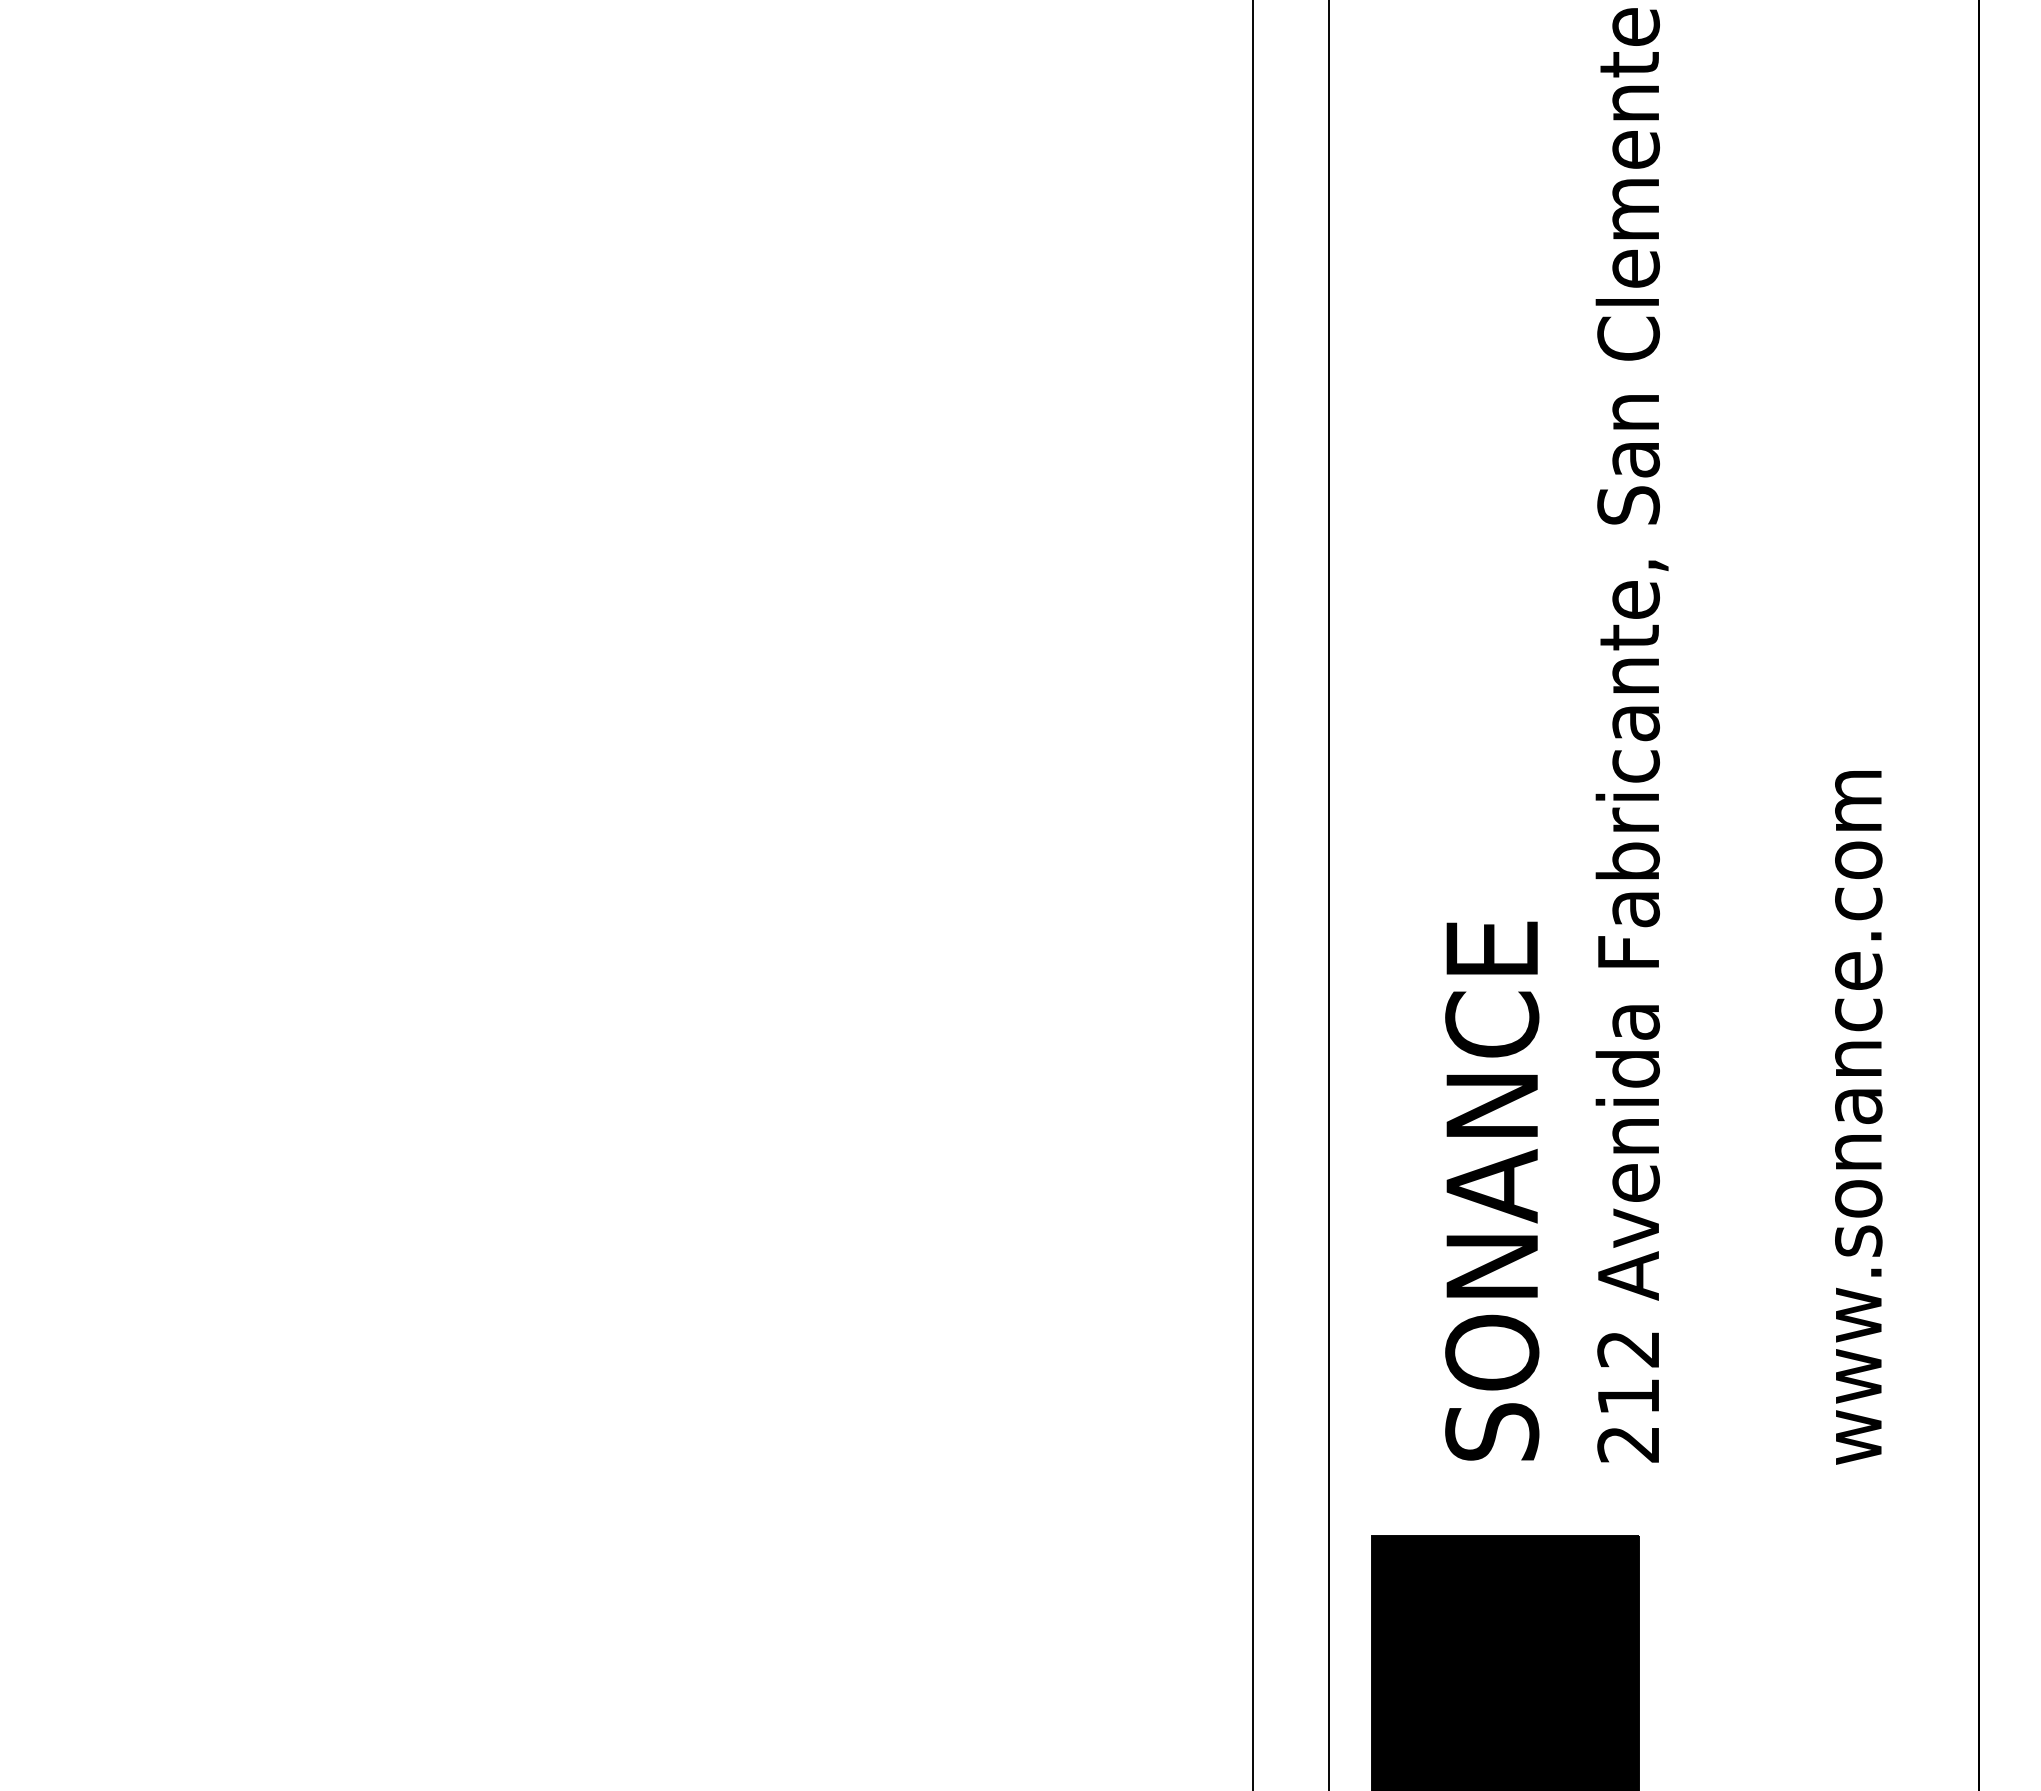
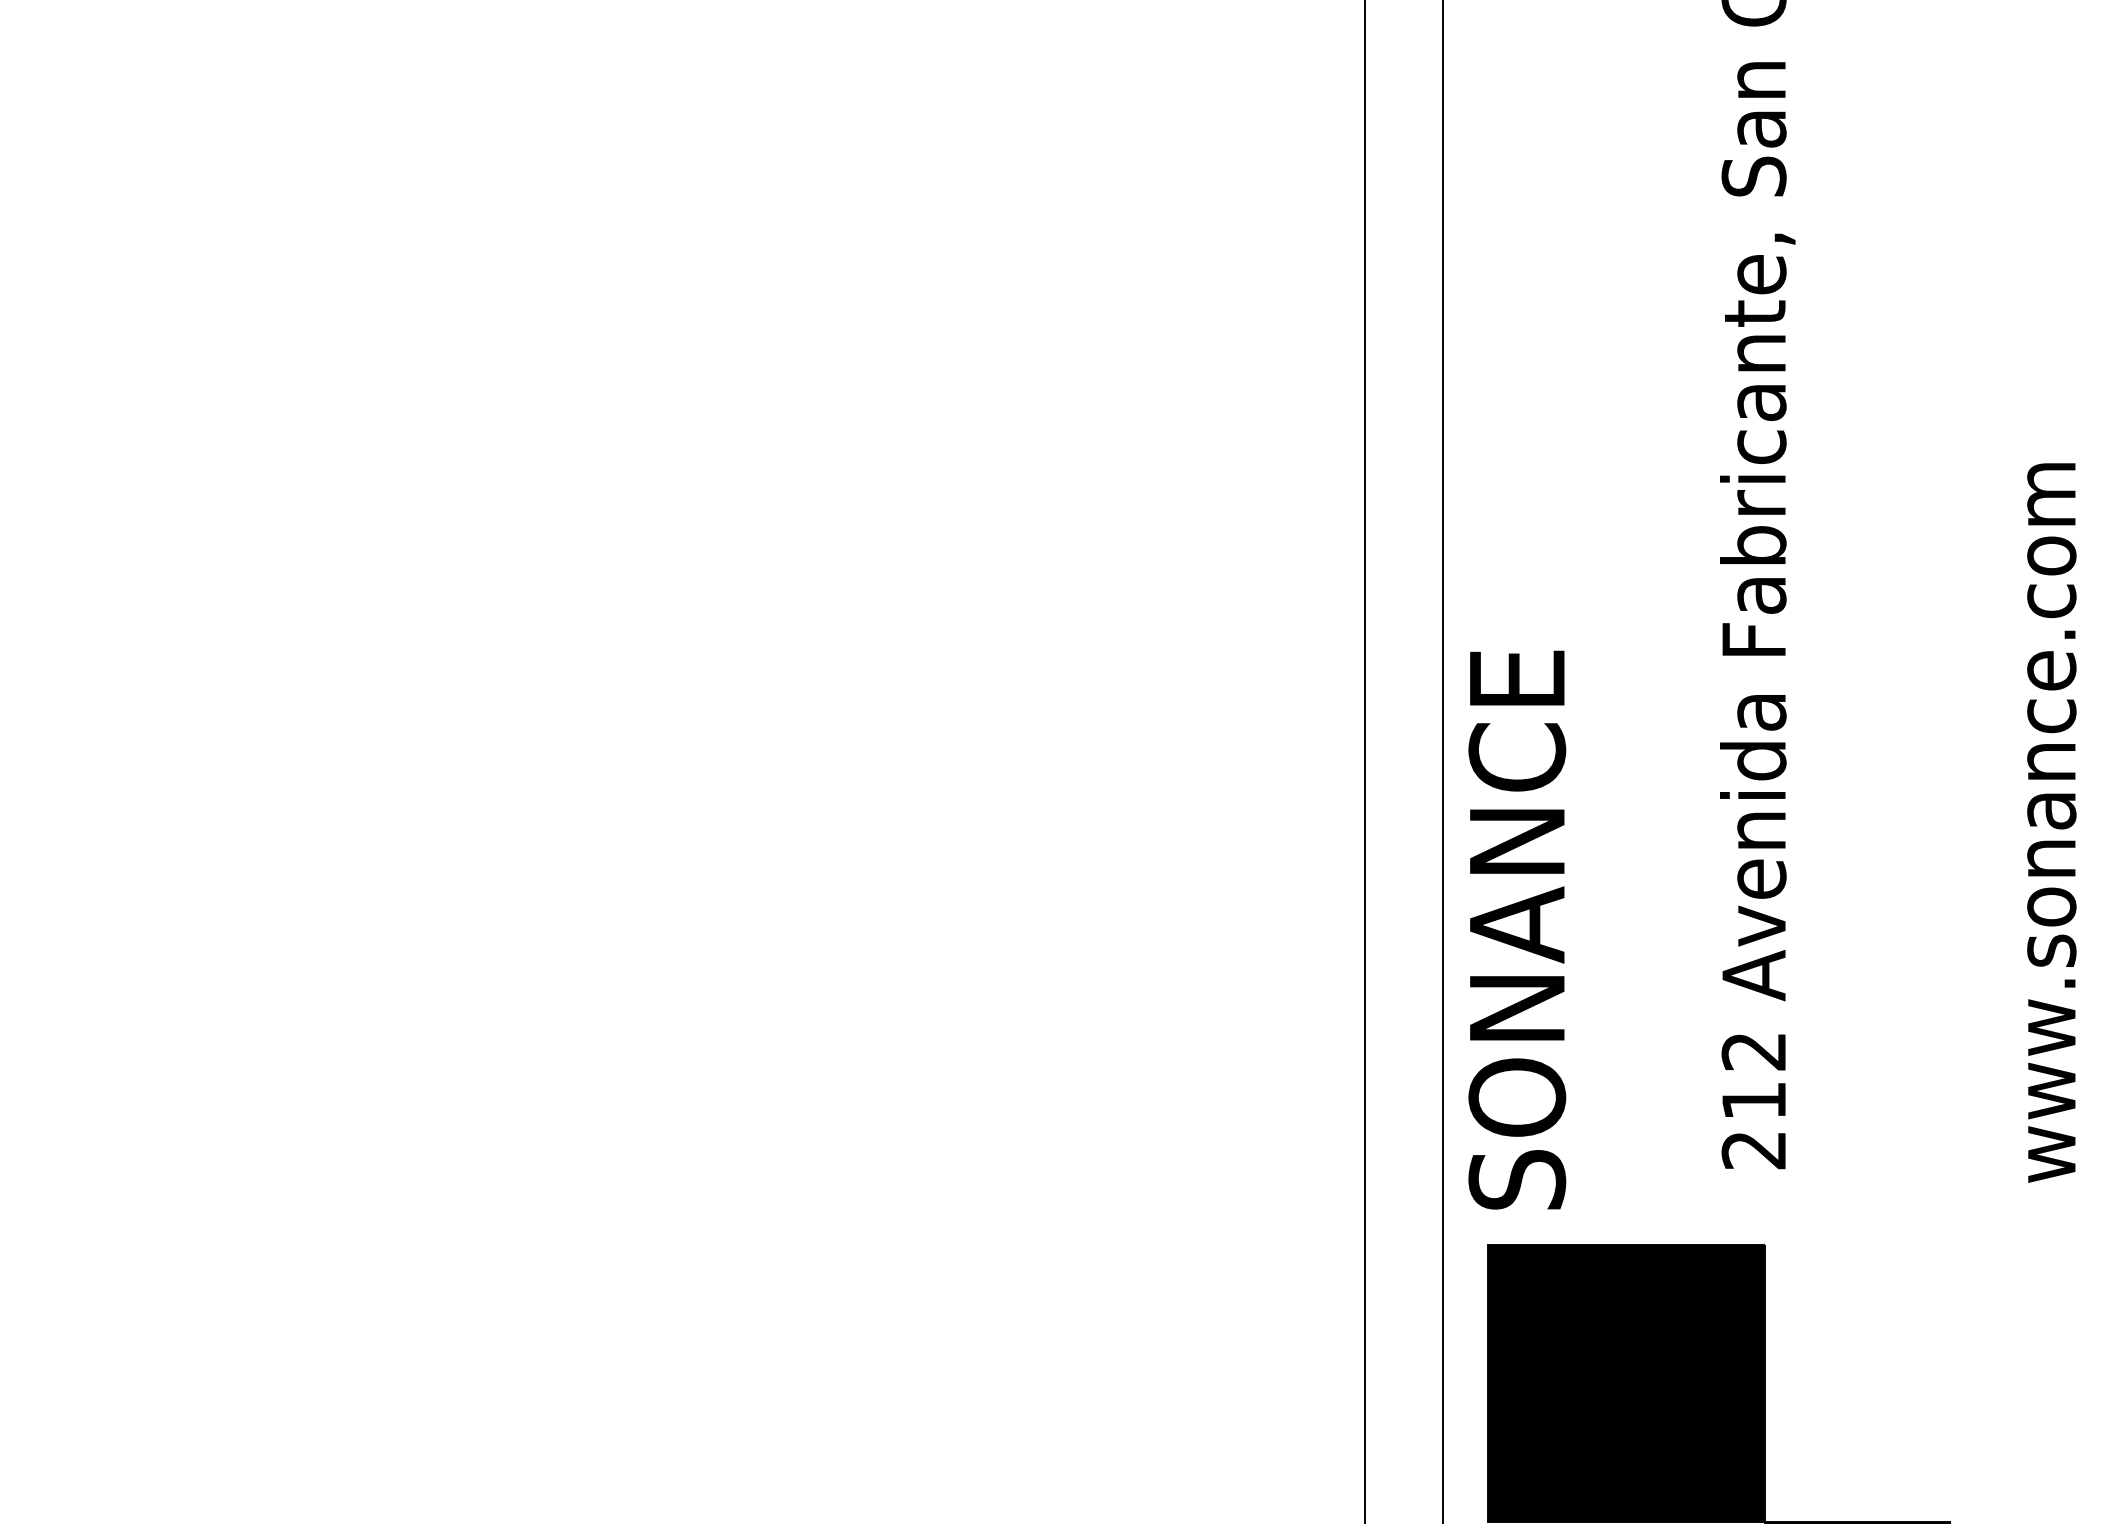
text: (1858, 1117) -> (2051, 822), moved
text: (1492, 1190) -> (1517, 929), moved

